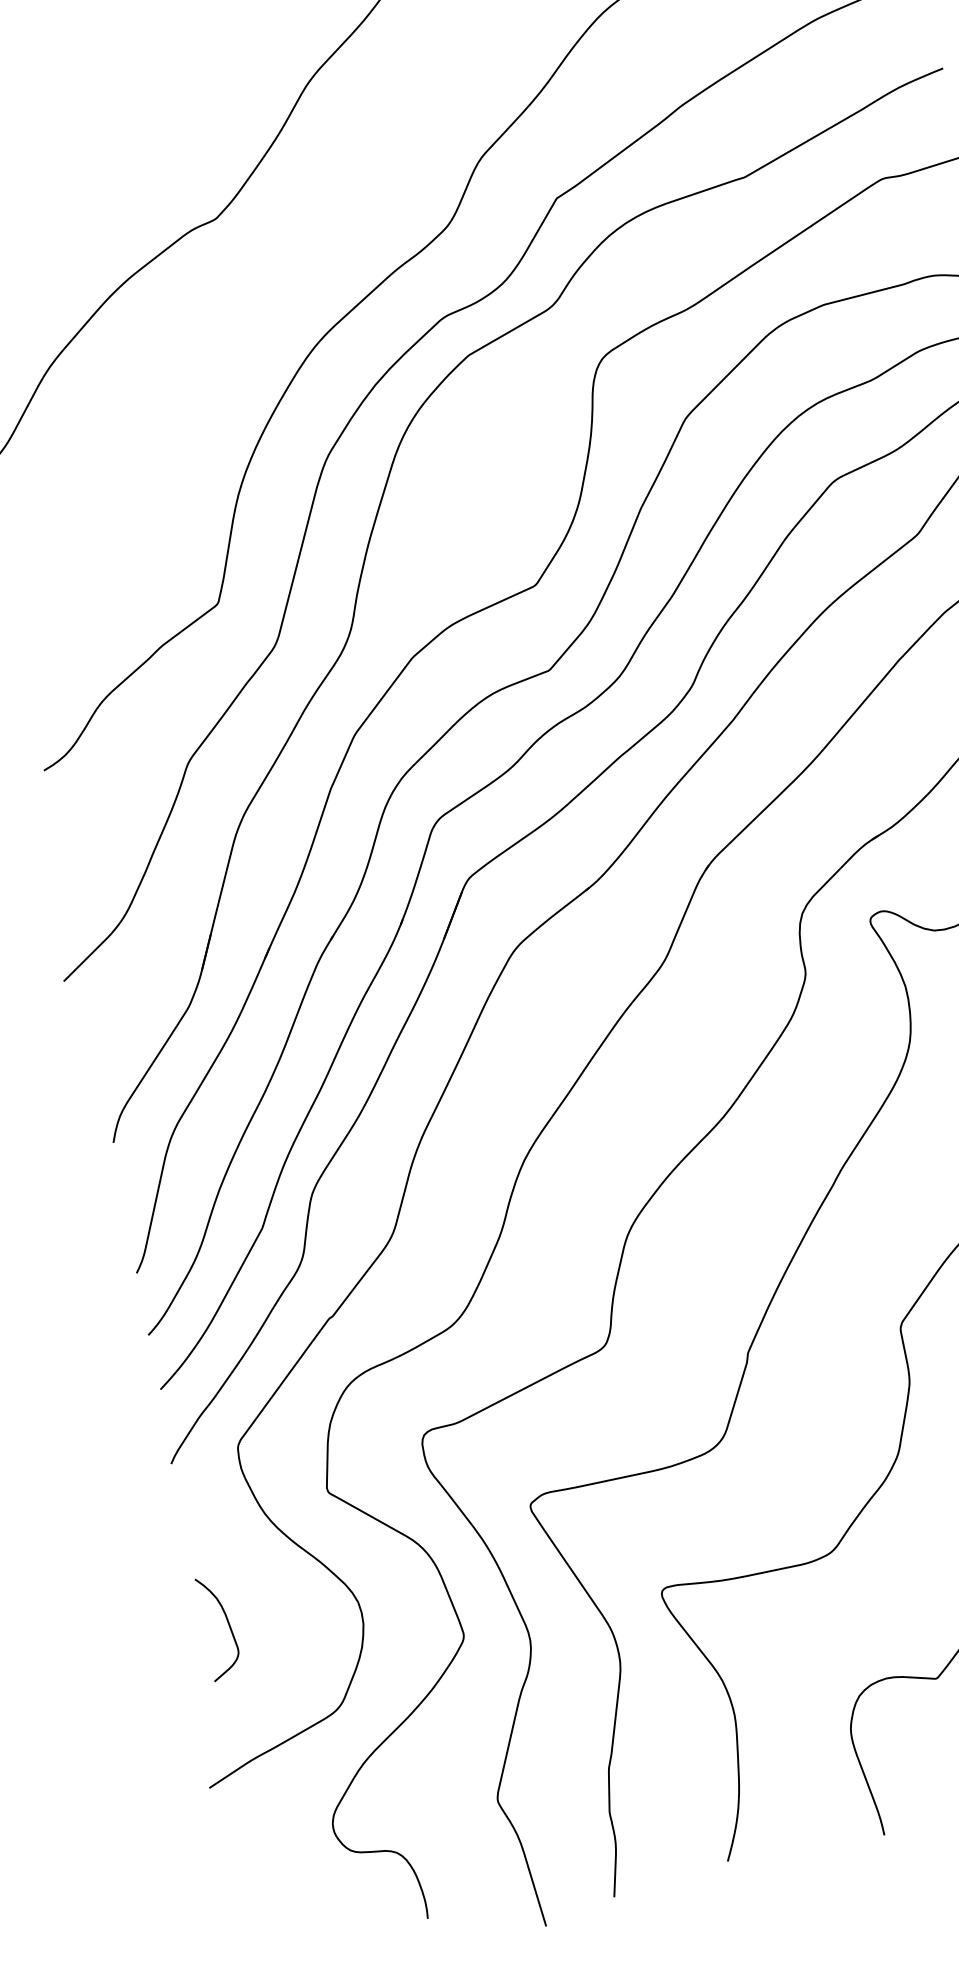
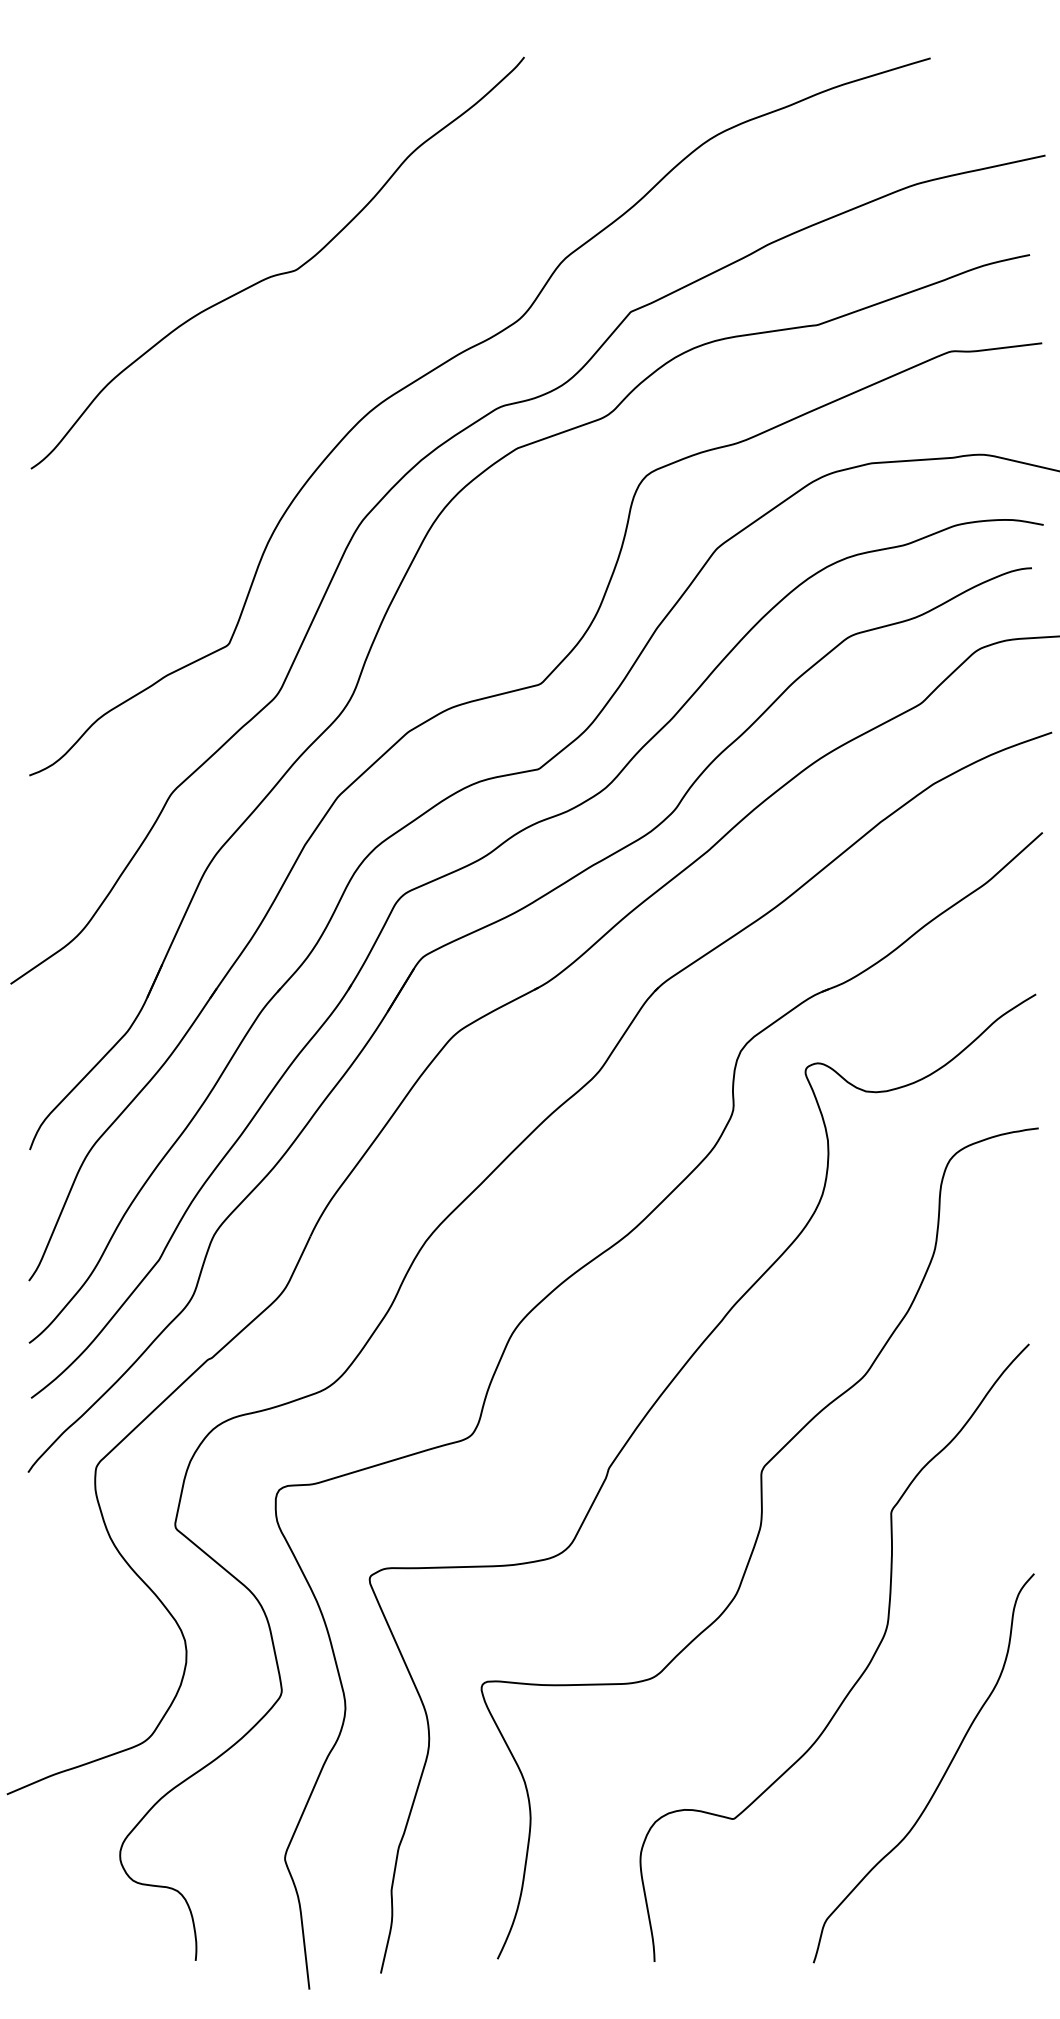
curve: (228, 1625) -> (54, 1639), removed

